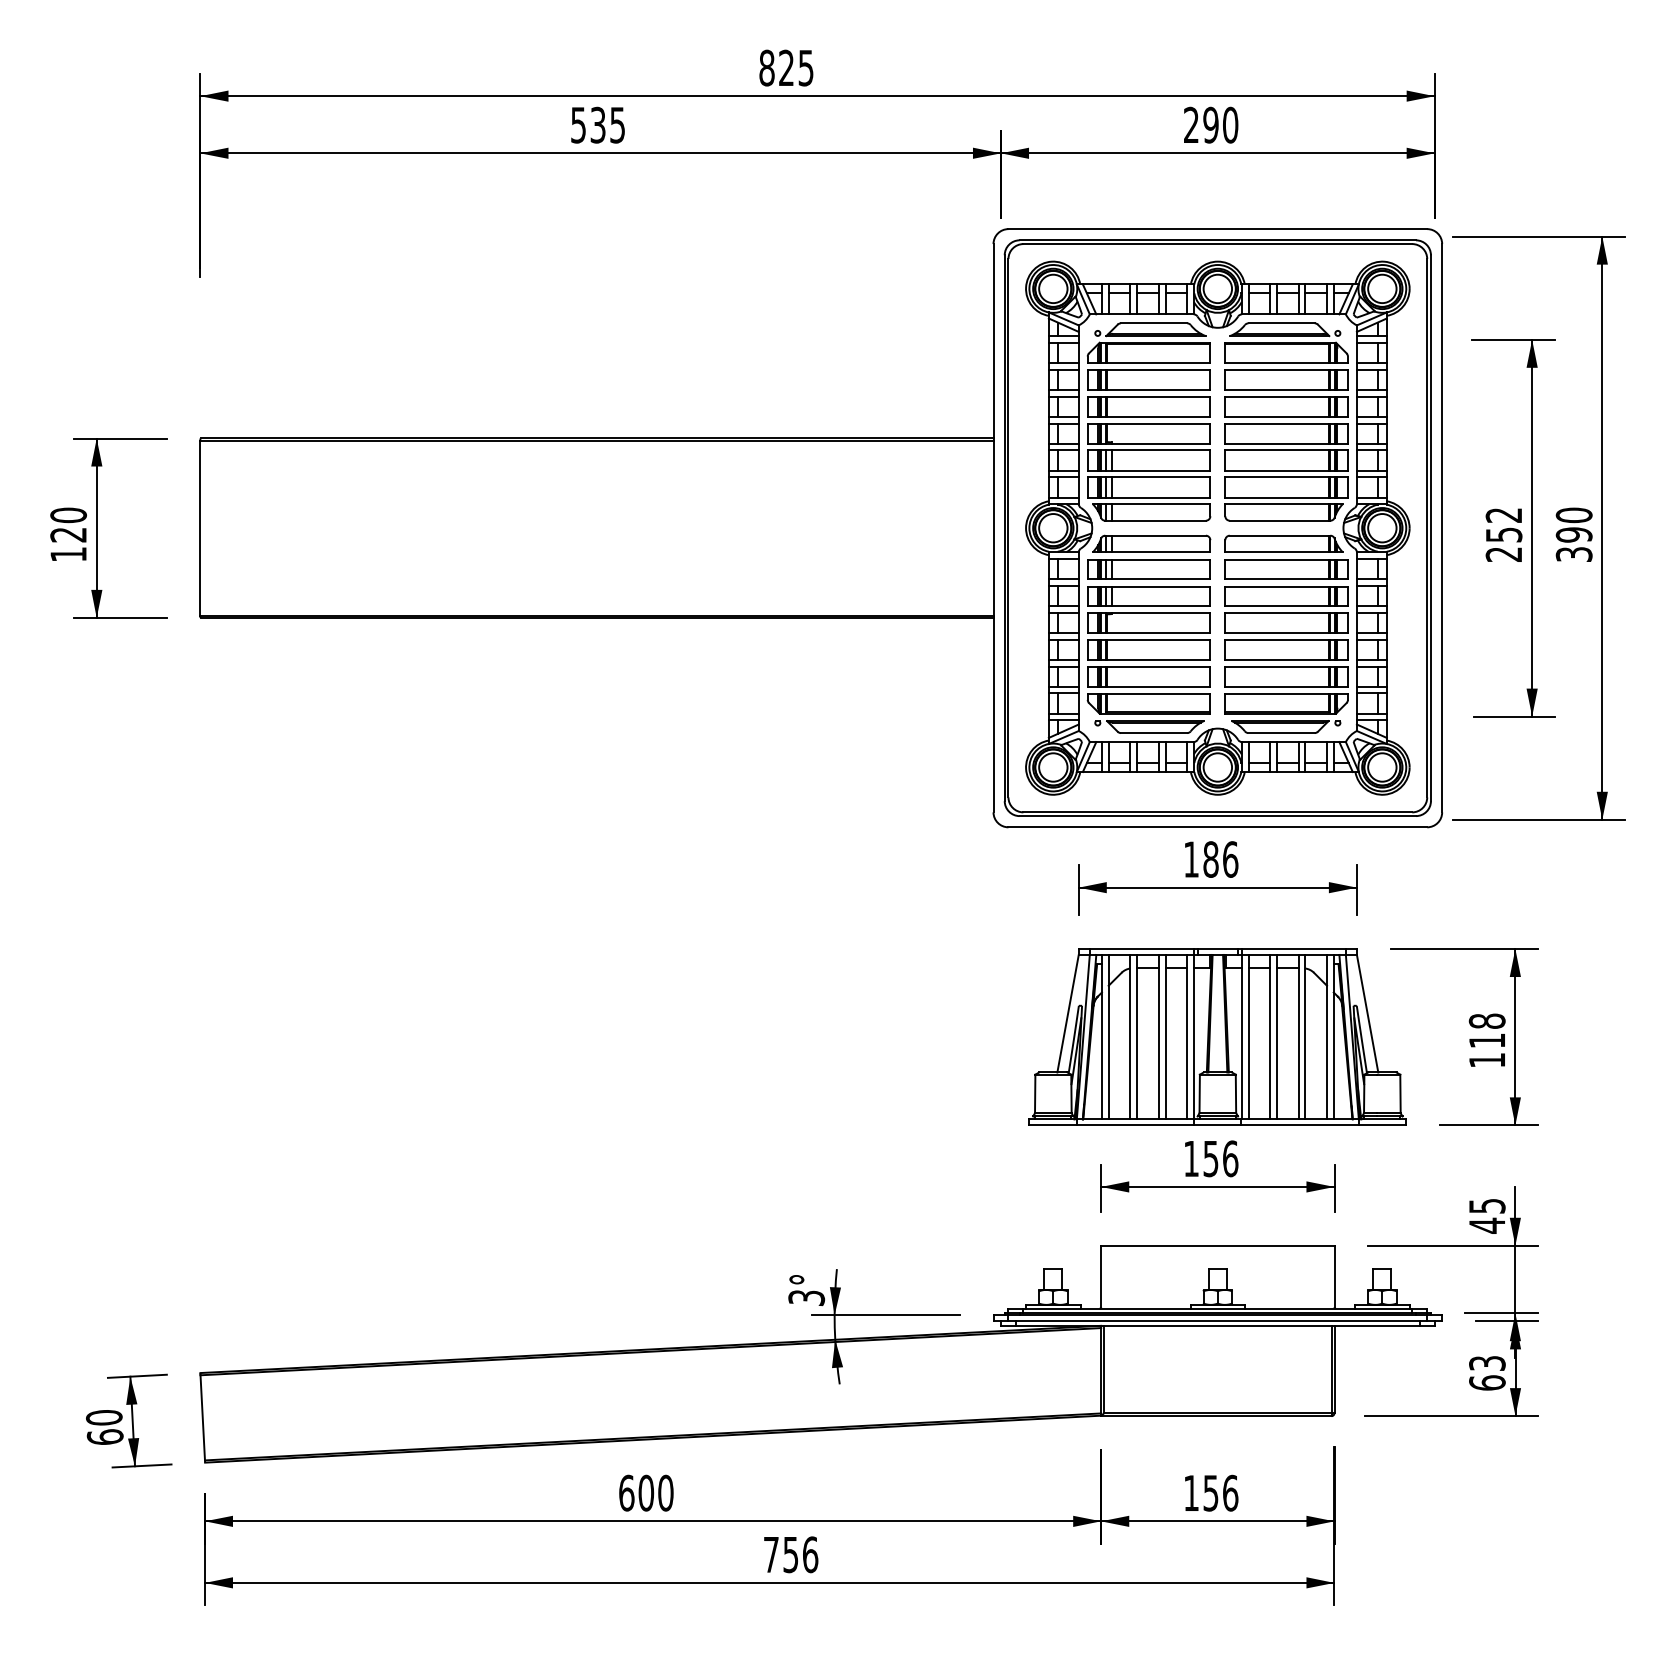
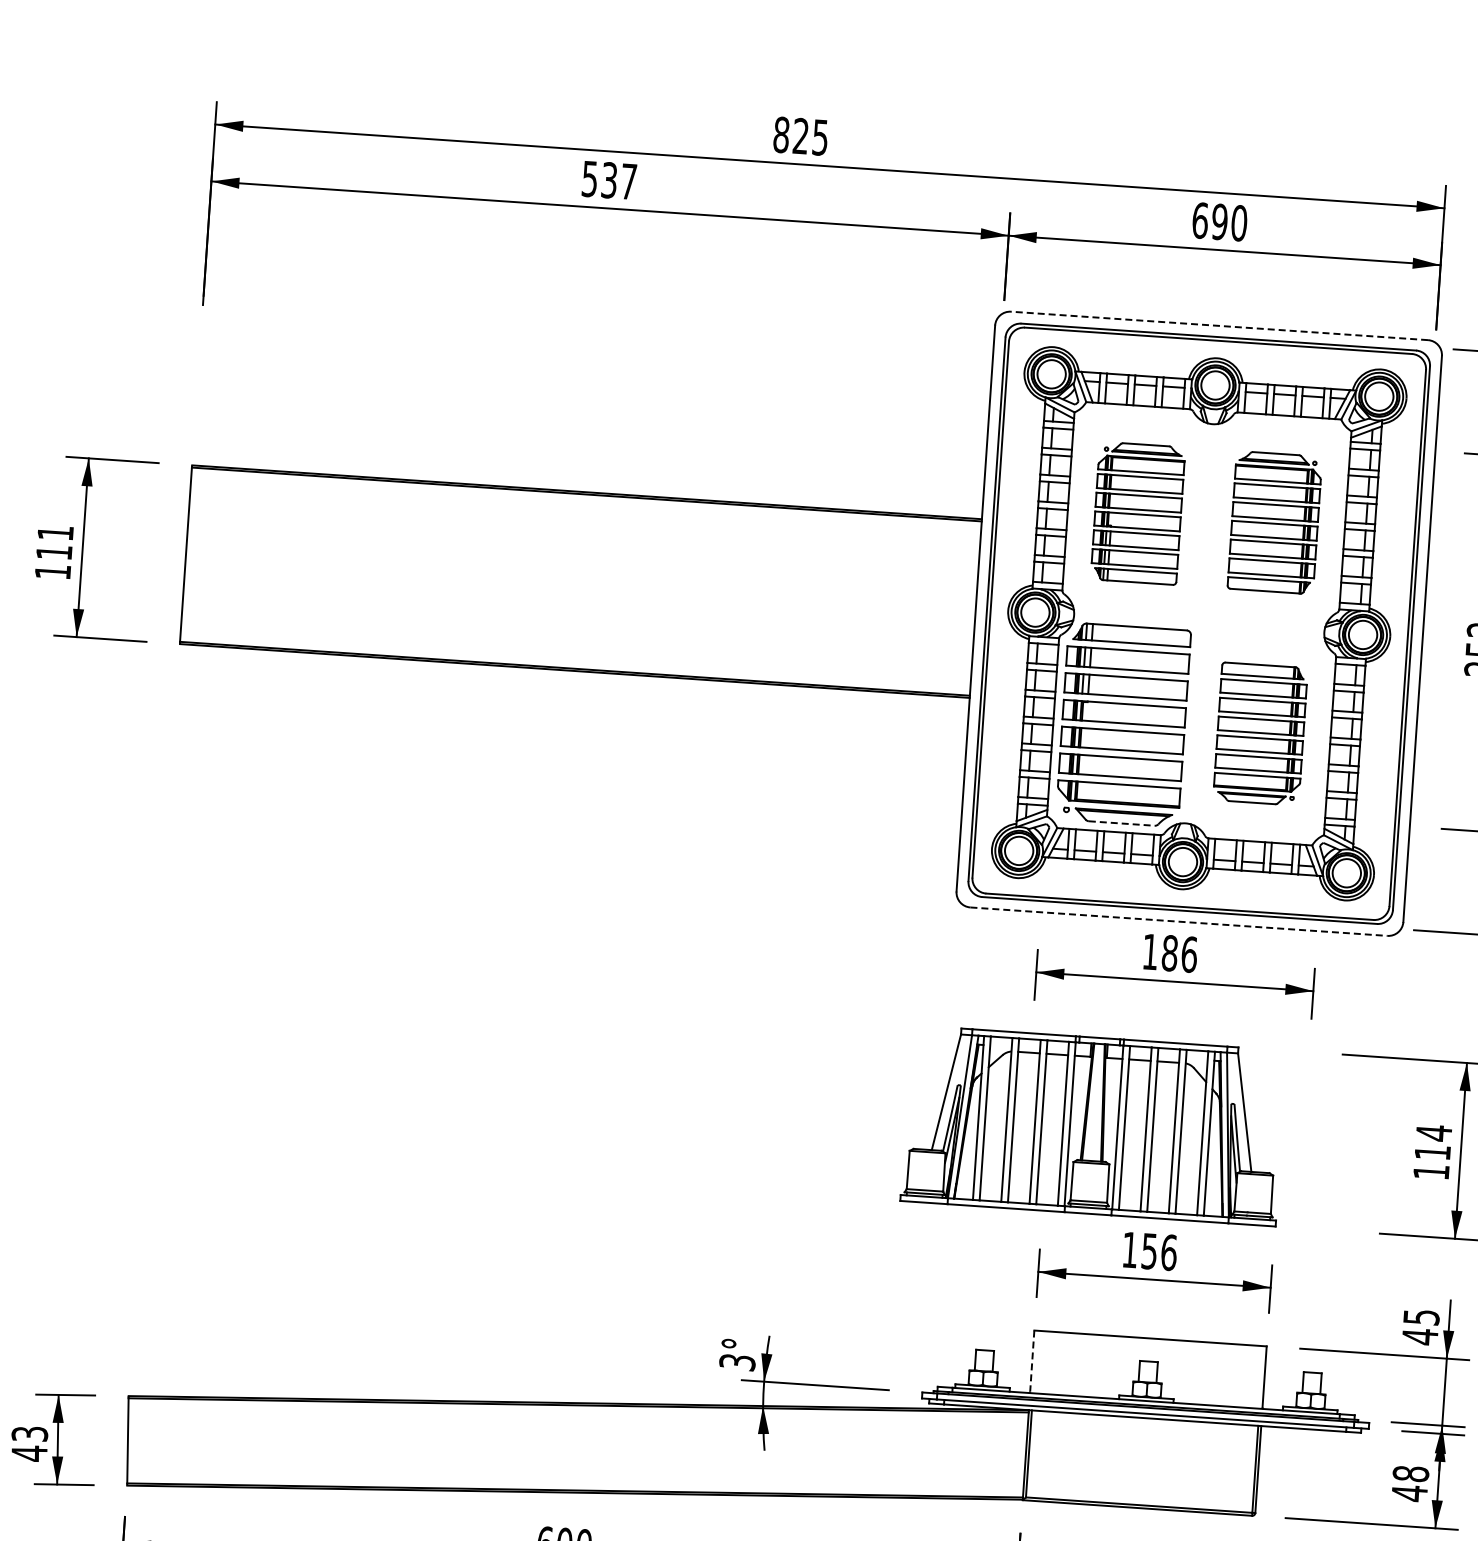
text: (1191, 124) -> (1200, 219), 290 -> 690
text: (617, 125) -> (628, 181), 535 -> 537
line: (1217, 229) -> (1219, 326), solid -> dashed
part: (1149, 421) -> (1138, 512), size x0.7
part: (1286, 421) -> (1274, 522), size x0.7
text: (68, 524) -> (54, 542), 120 -> 111
part: (1286, 633) -> (1260, 733), size x0.7
line: (1154, 733) -> (1122, 823), solid -> dashed
line: (1218, 827) -> (1179, 921), solid -> dashed
text: (1486, 1021) -> (1433, 1133), 118 -> 114
part: (1217, 1036) -> (1093, 1125), moved
line: (1101, 1276) -> (1032, 1361), solid -> dashed
text: (1487, 1373) -> (1410, 1483), 63 -> 48
text: (104, 1427) -> (29, 1443), 60 -> 43

